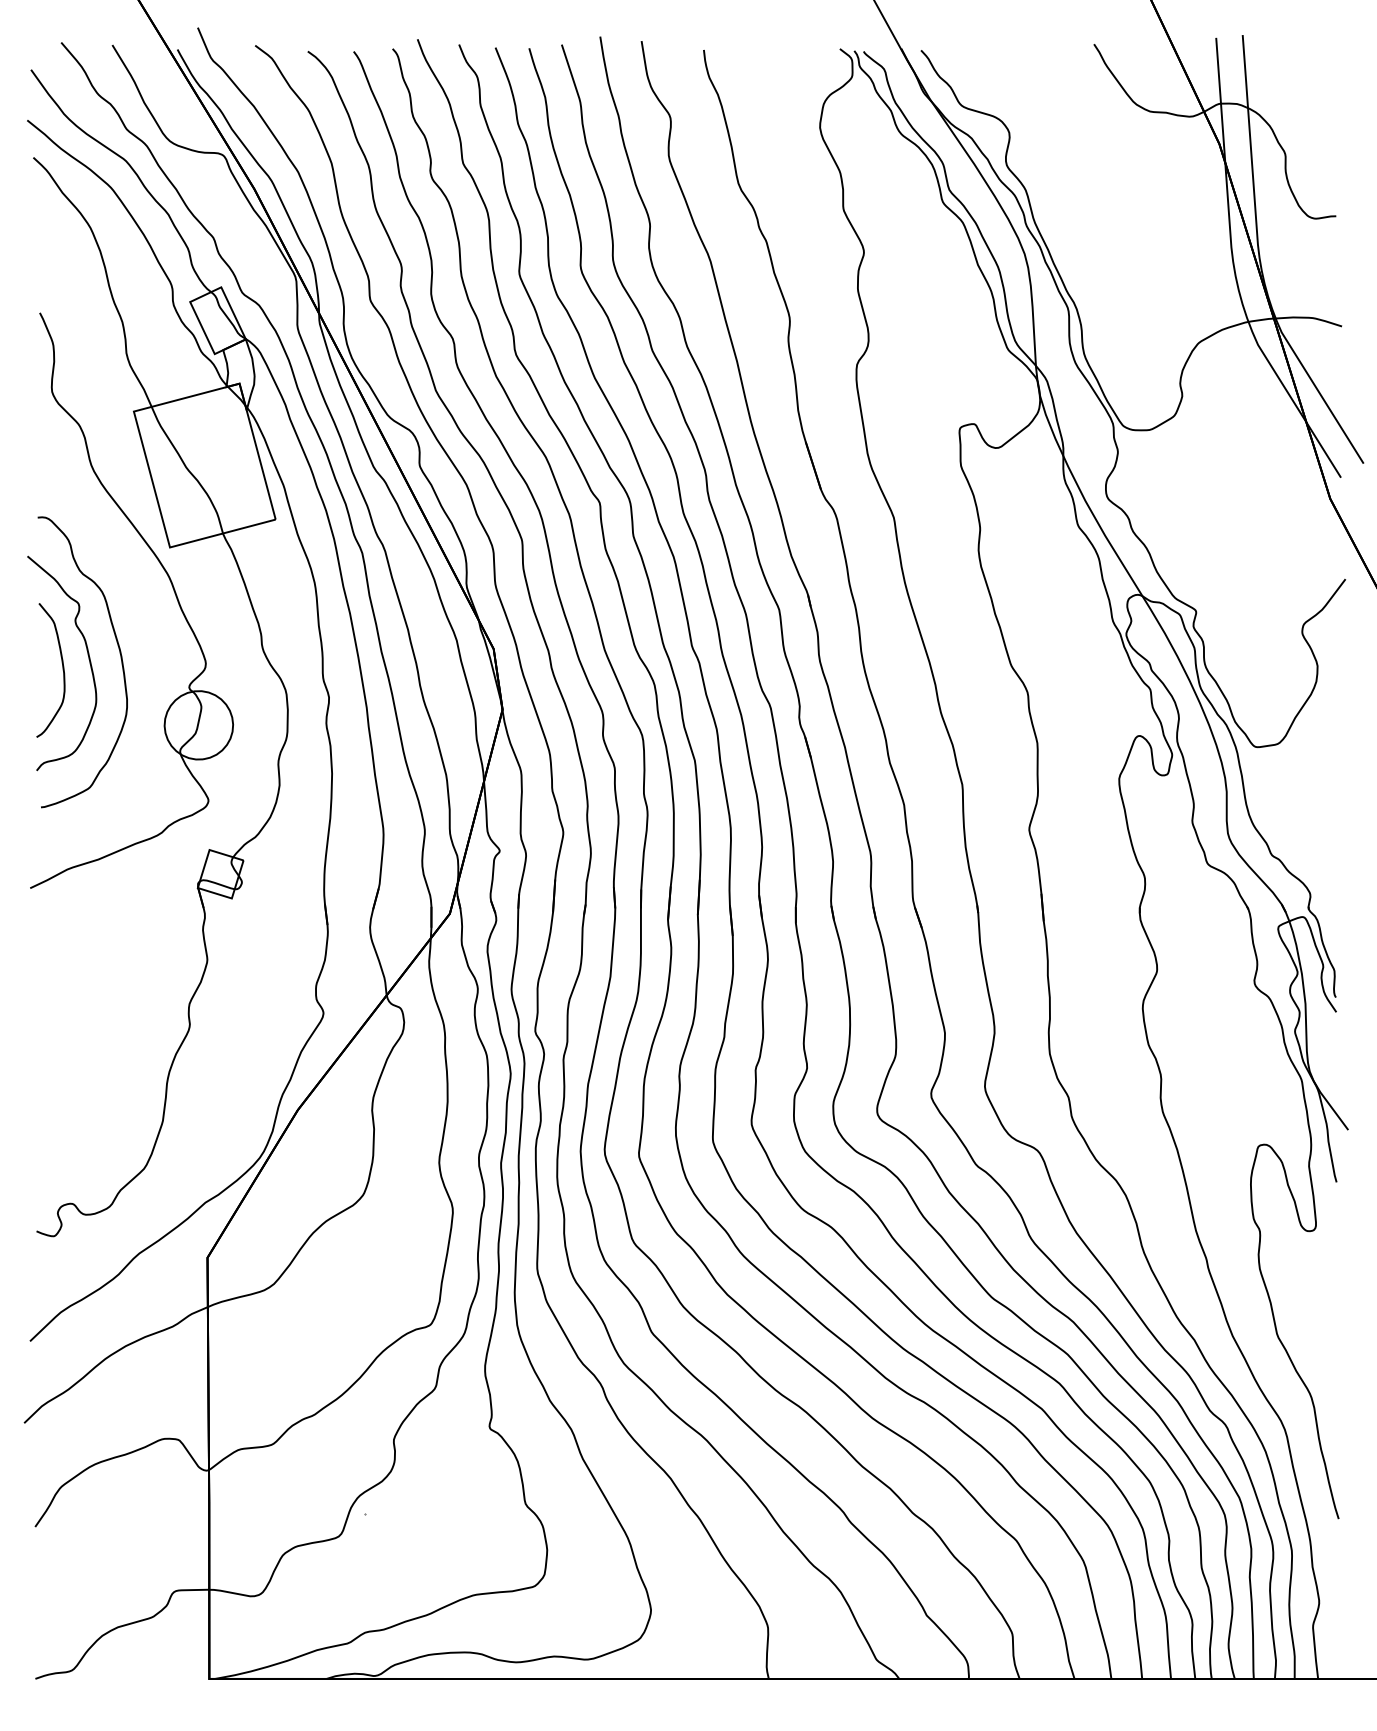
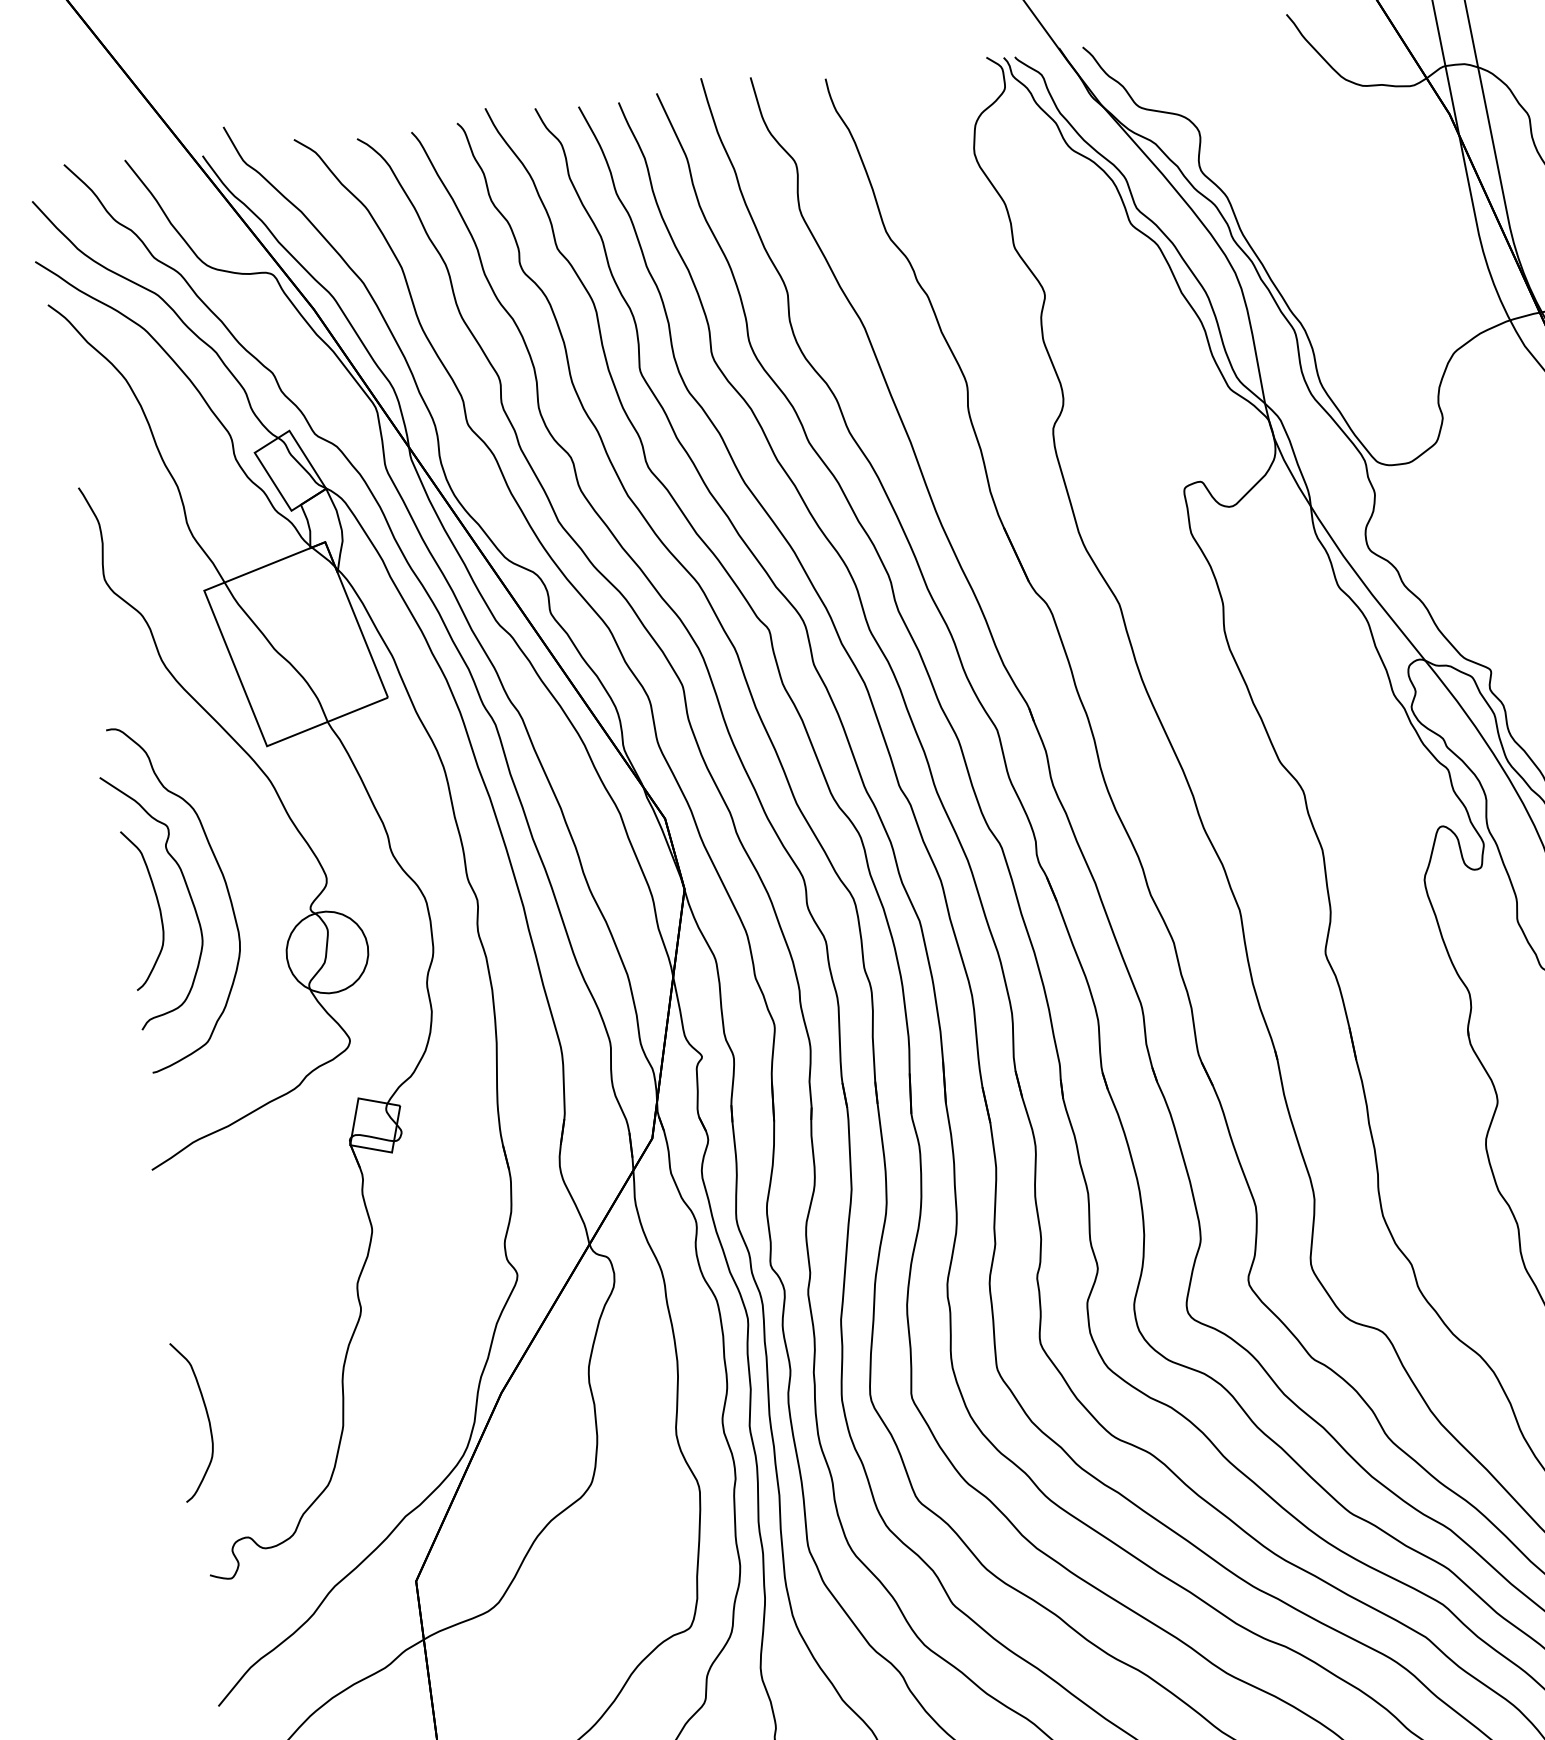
curve: (50, 1101) -> (207, 1419), added

